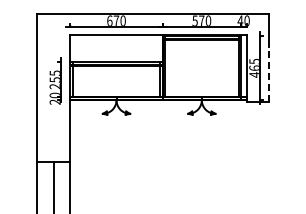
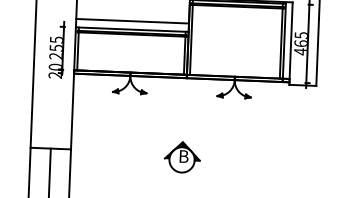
line: (116, 55) -> (132, 21), added
line: (268, 74) -> (317, 51), dashed -> solid
part: (161, 164) -> (182, 156), added

